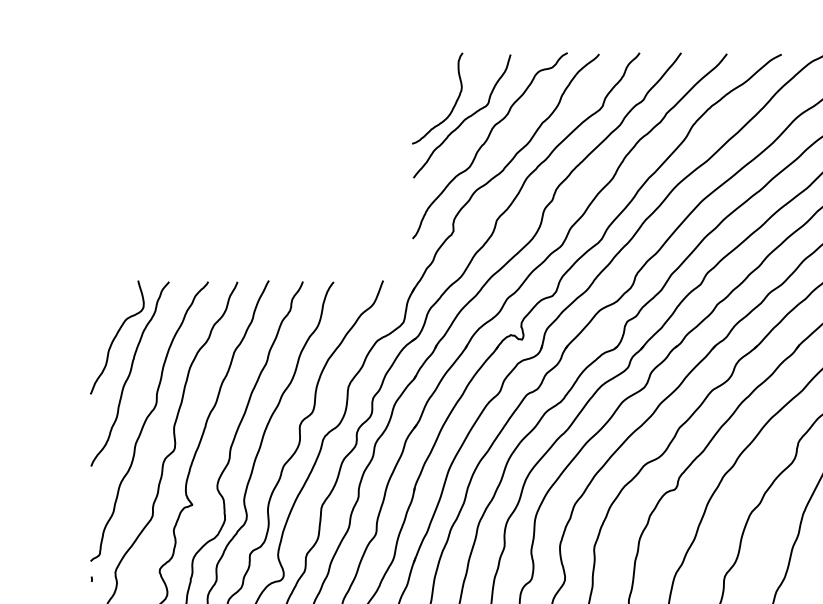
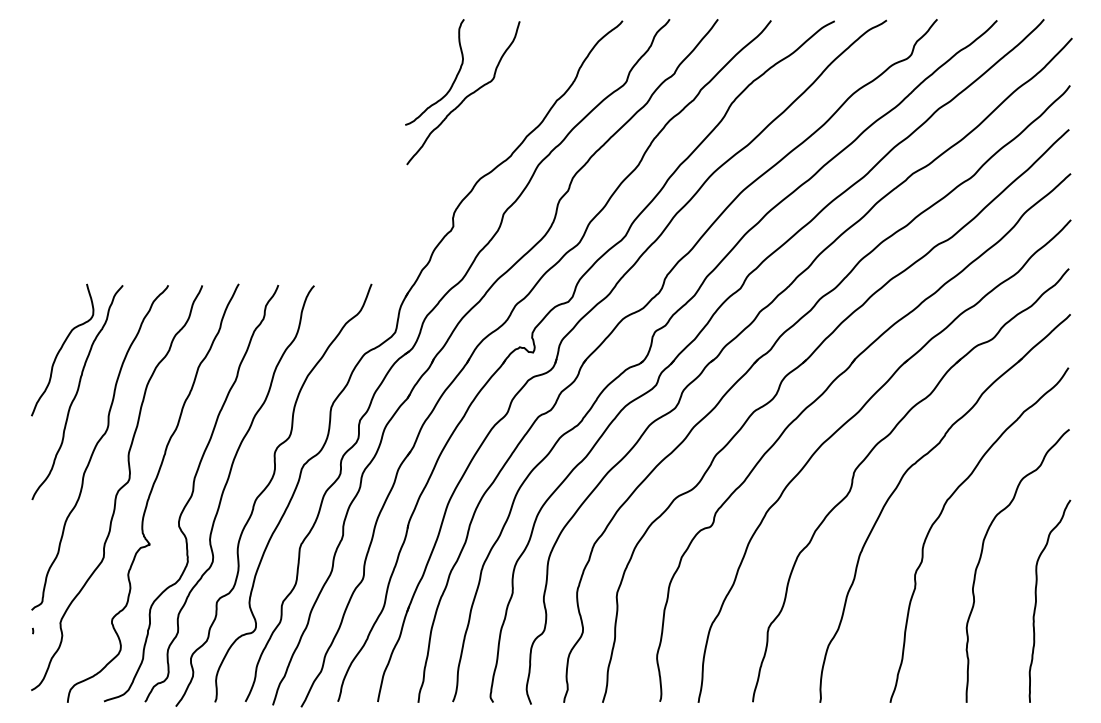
curve: (486, 142) -> (491, 123), removed

